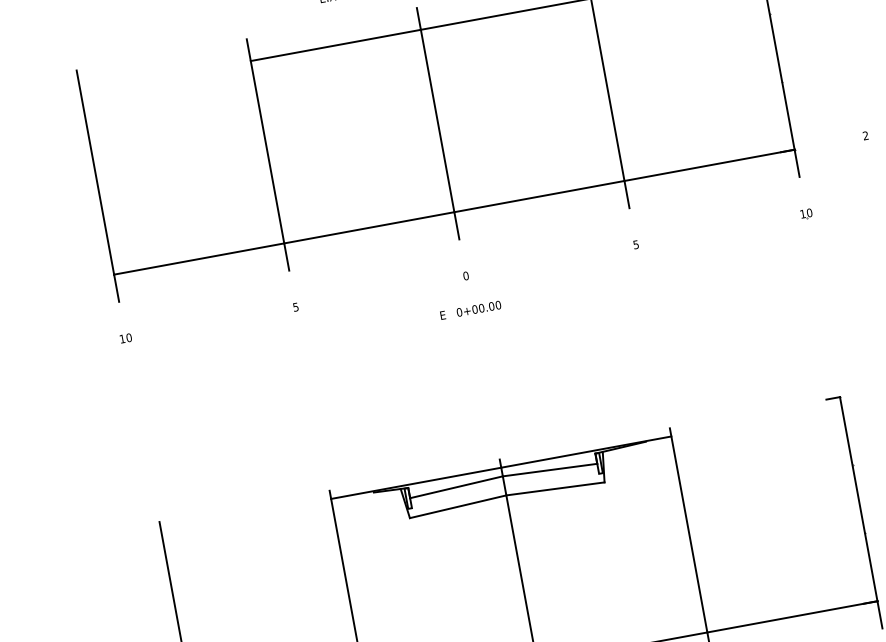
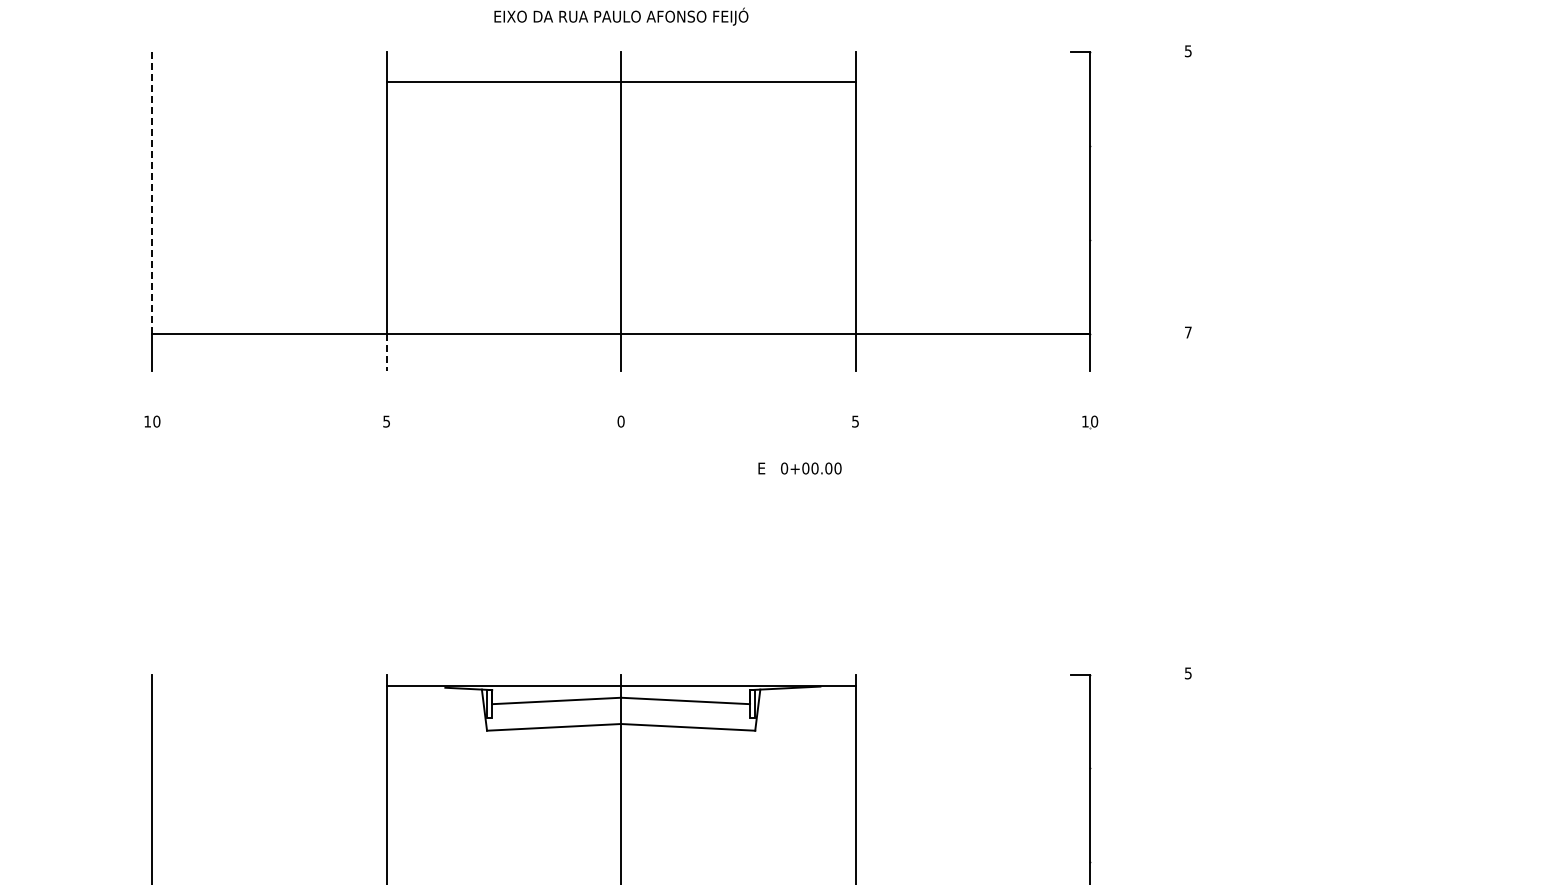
text: (865, 135) -> (1187, 332), 2 -> 7
line: (95, 172) -> (152, 193), solid -> dashed
line: (286, 257) -> (386, 352), solid -> dashed
text: (470, 310) -> (799, 468), moved

